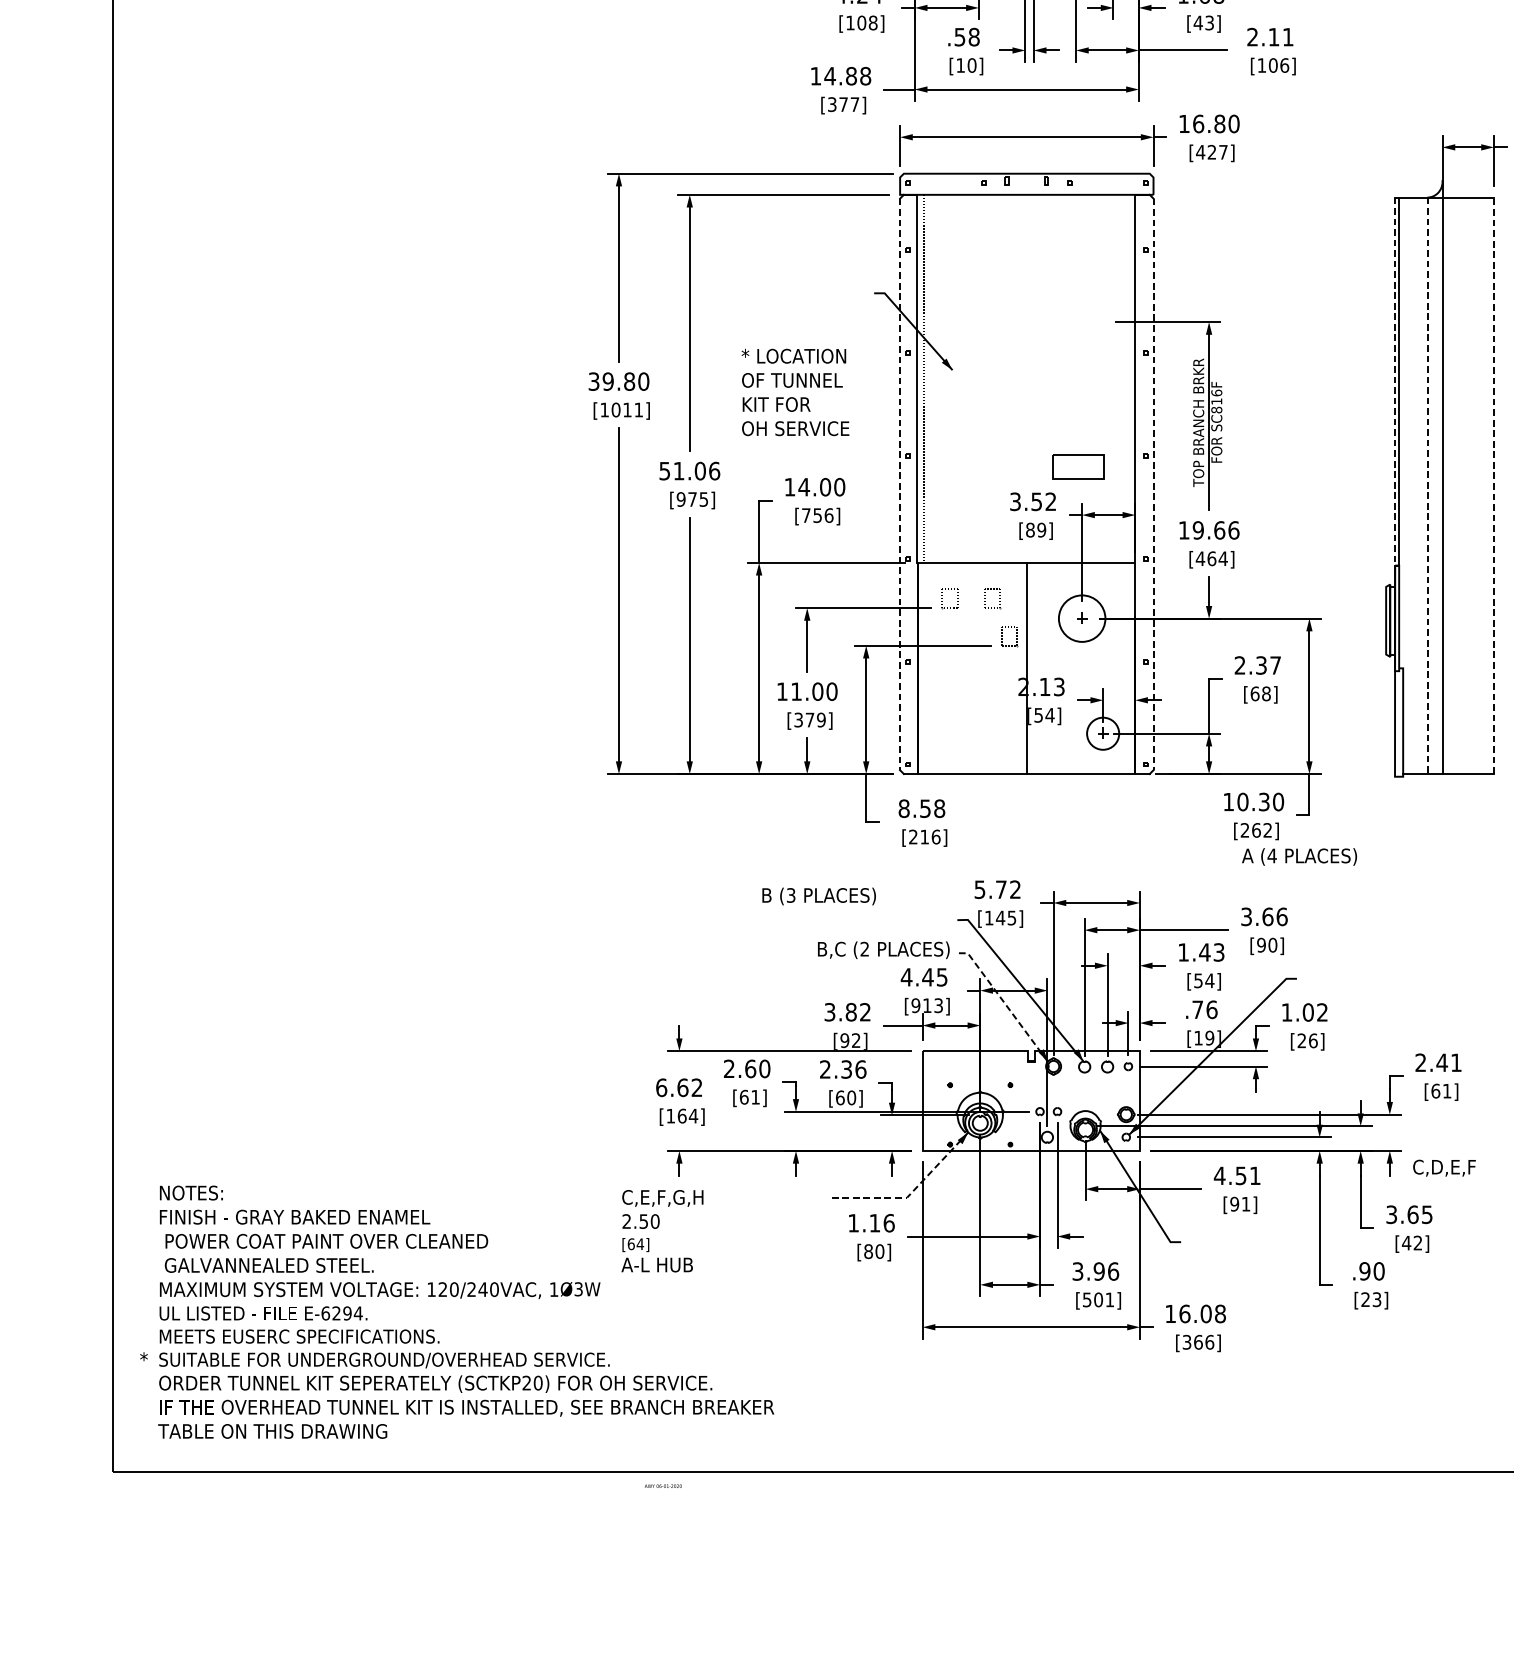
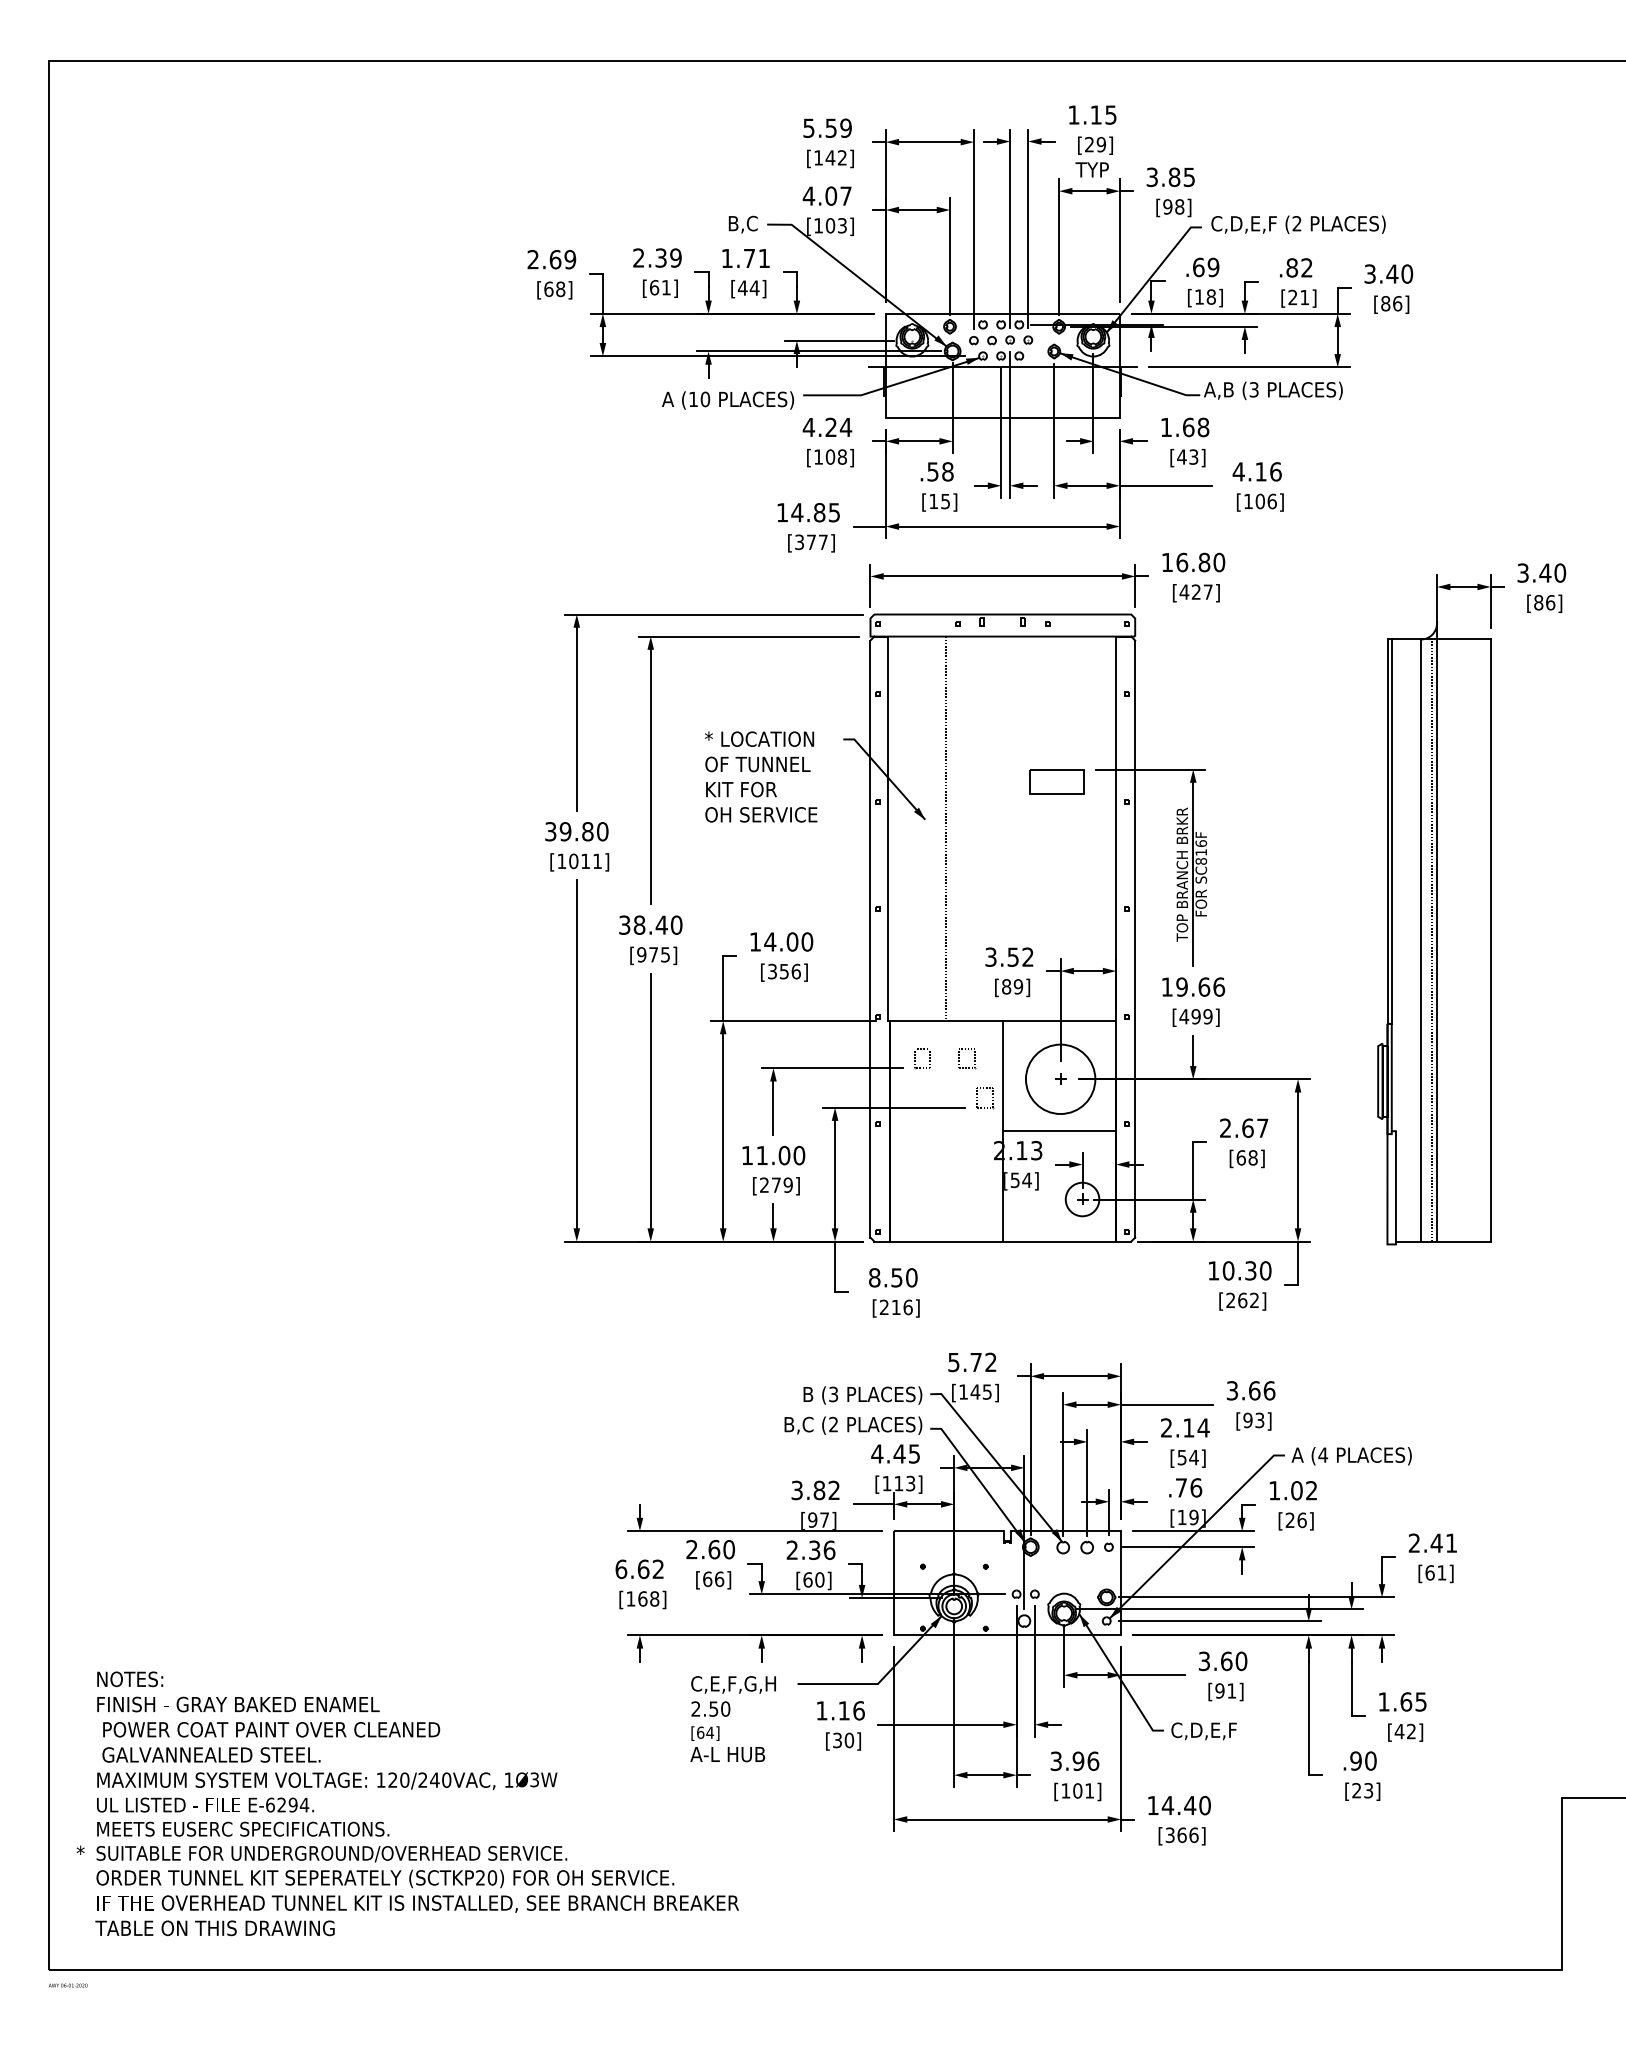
text: (1269, 36) -> (1256, 471), 2.11 -> 4.16
text: (971, 65) -> (945, 501), [10] -> [15]
text: (865, 76) -> (834, 512), 14.88 -> 14.85
line: (924, 378) -> (945, 828), moved
line: (1395, 382) -> (1387, 832), dashed -> solid
text: (795, 391) -> (761, 776), moved
part: (1078, 466) -> (1056, 781), moved
text: (689, 470) -> (650, 924), 51.06 -> 38.40
line: (900, 484) -> (870, 939), dashed -> solid
line: (1153, 484) -> (1135, 939), dashed -> solid
line: (1438, 485) -> (1432, 940), added
line: (1493, 485) -> (1490, 940), dashed -> solid
line: (1427, 486) -> (1421, 941), dashed -> solid
text: (806, 515) -> (772, 971), [756] -> [356]
text: (1217, 558) -> (1201, 1016), [464] -> [499]
circle: (1082, 618) -> (1060, 1079), size x1.43
text: (1261, 664) -> (1247, 1127), 2.37 -> 2.67
line: (1081, 668) -> (1059, 1131), added
text: (798, 719) -> (764, 1184), [379] -> [279]
text: (939, 808) -> (911, 1277), 8.58 -> 8.50
text: (1299, 857) -> (1351, 1456), moved
text: (818, 896) -> (862, 1395), moved
text: (1272, 945) -> (1259, 1420), [90] -> [93]
text: (1201, 951) -> (1185, 1427), 1.43 -> 2.14
line: (1004, 1002) -> (979, 1480), dashed -> solid
text: (915, 1005) -> (886, 1483), [913] -> [113]
text: (856, 1040) -> (824, 1519), [92] -> [97]
text: (755, 1097) -> (719, 1579), [61] -> [66]
text: (693, 1115) -> (654, 1598), [164] -> [168]
text: (1443, 1168) -> (1203, 1731), moved
text: (1237, 1176) -> (1222, 1661), 4.51 -> 3.60
line: (910, 1193) -> (881, 1679), dashed -> solid
text: (1391, 1214) -> (1383, 1701), 3.65 -> 1.65
text: (661, 1231) -> (732, 1719), moved
text: (868, 1251) -> (837, 1740), [80] -> [30]
text: (1086, 1299) -> (1065, 1790), [501] -> [101]
text: (1201, 1313) -> (1185, 1805), 16.08 -> 14.40
text: (662, 1486) -> (67, 1985), moved

